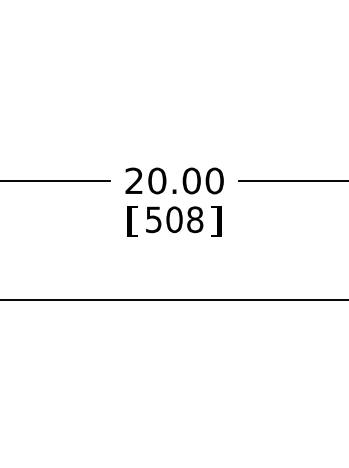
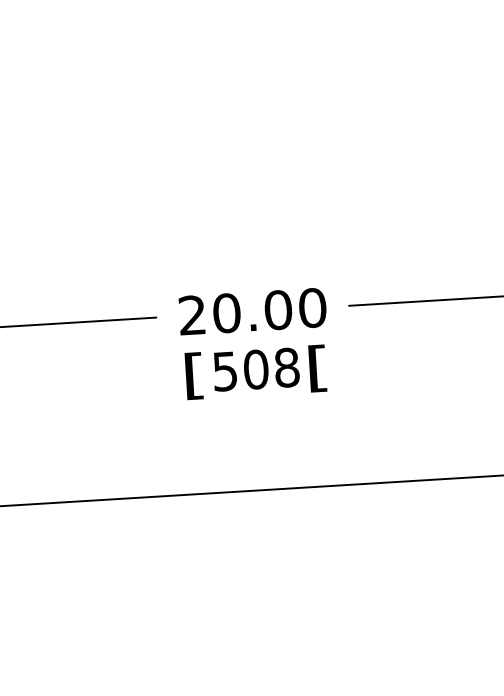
text: (215, 221) -> (317, 368), ] -> [

